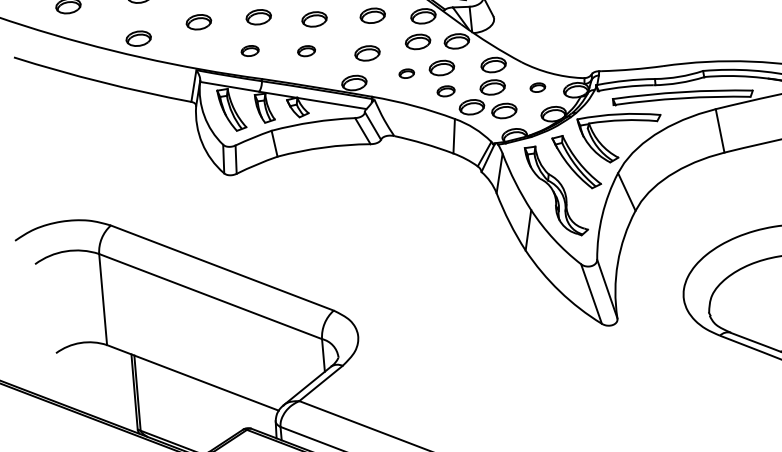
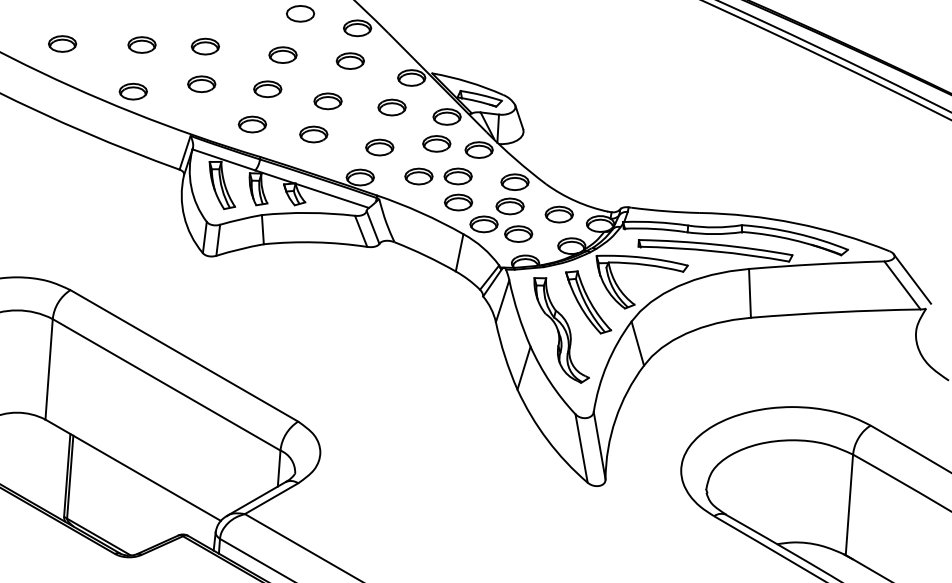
part: (250, 51) -> (252, 124), size x1.43
part: (306, 51) -> (313, 134), size x1.43
part: (406, 73) -> (418, 176), size x1.67
part: (537, 87) -> (558, 214), size x1.67
part: (445, 91) -> (458, 202), size x1.43

